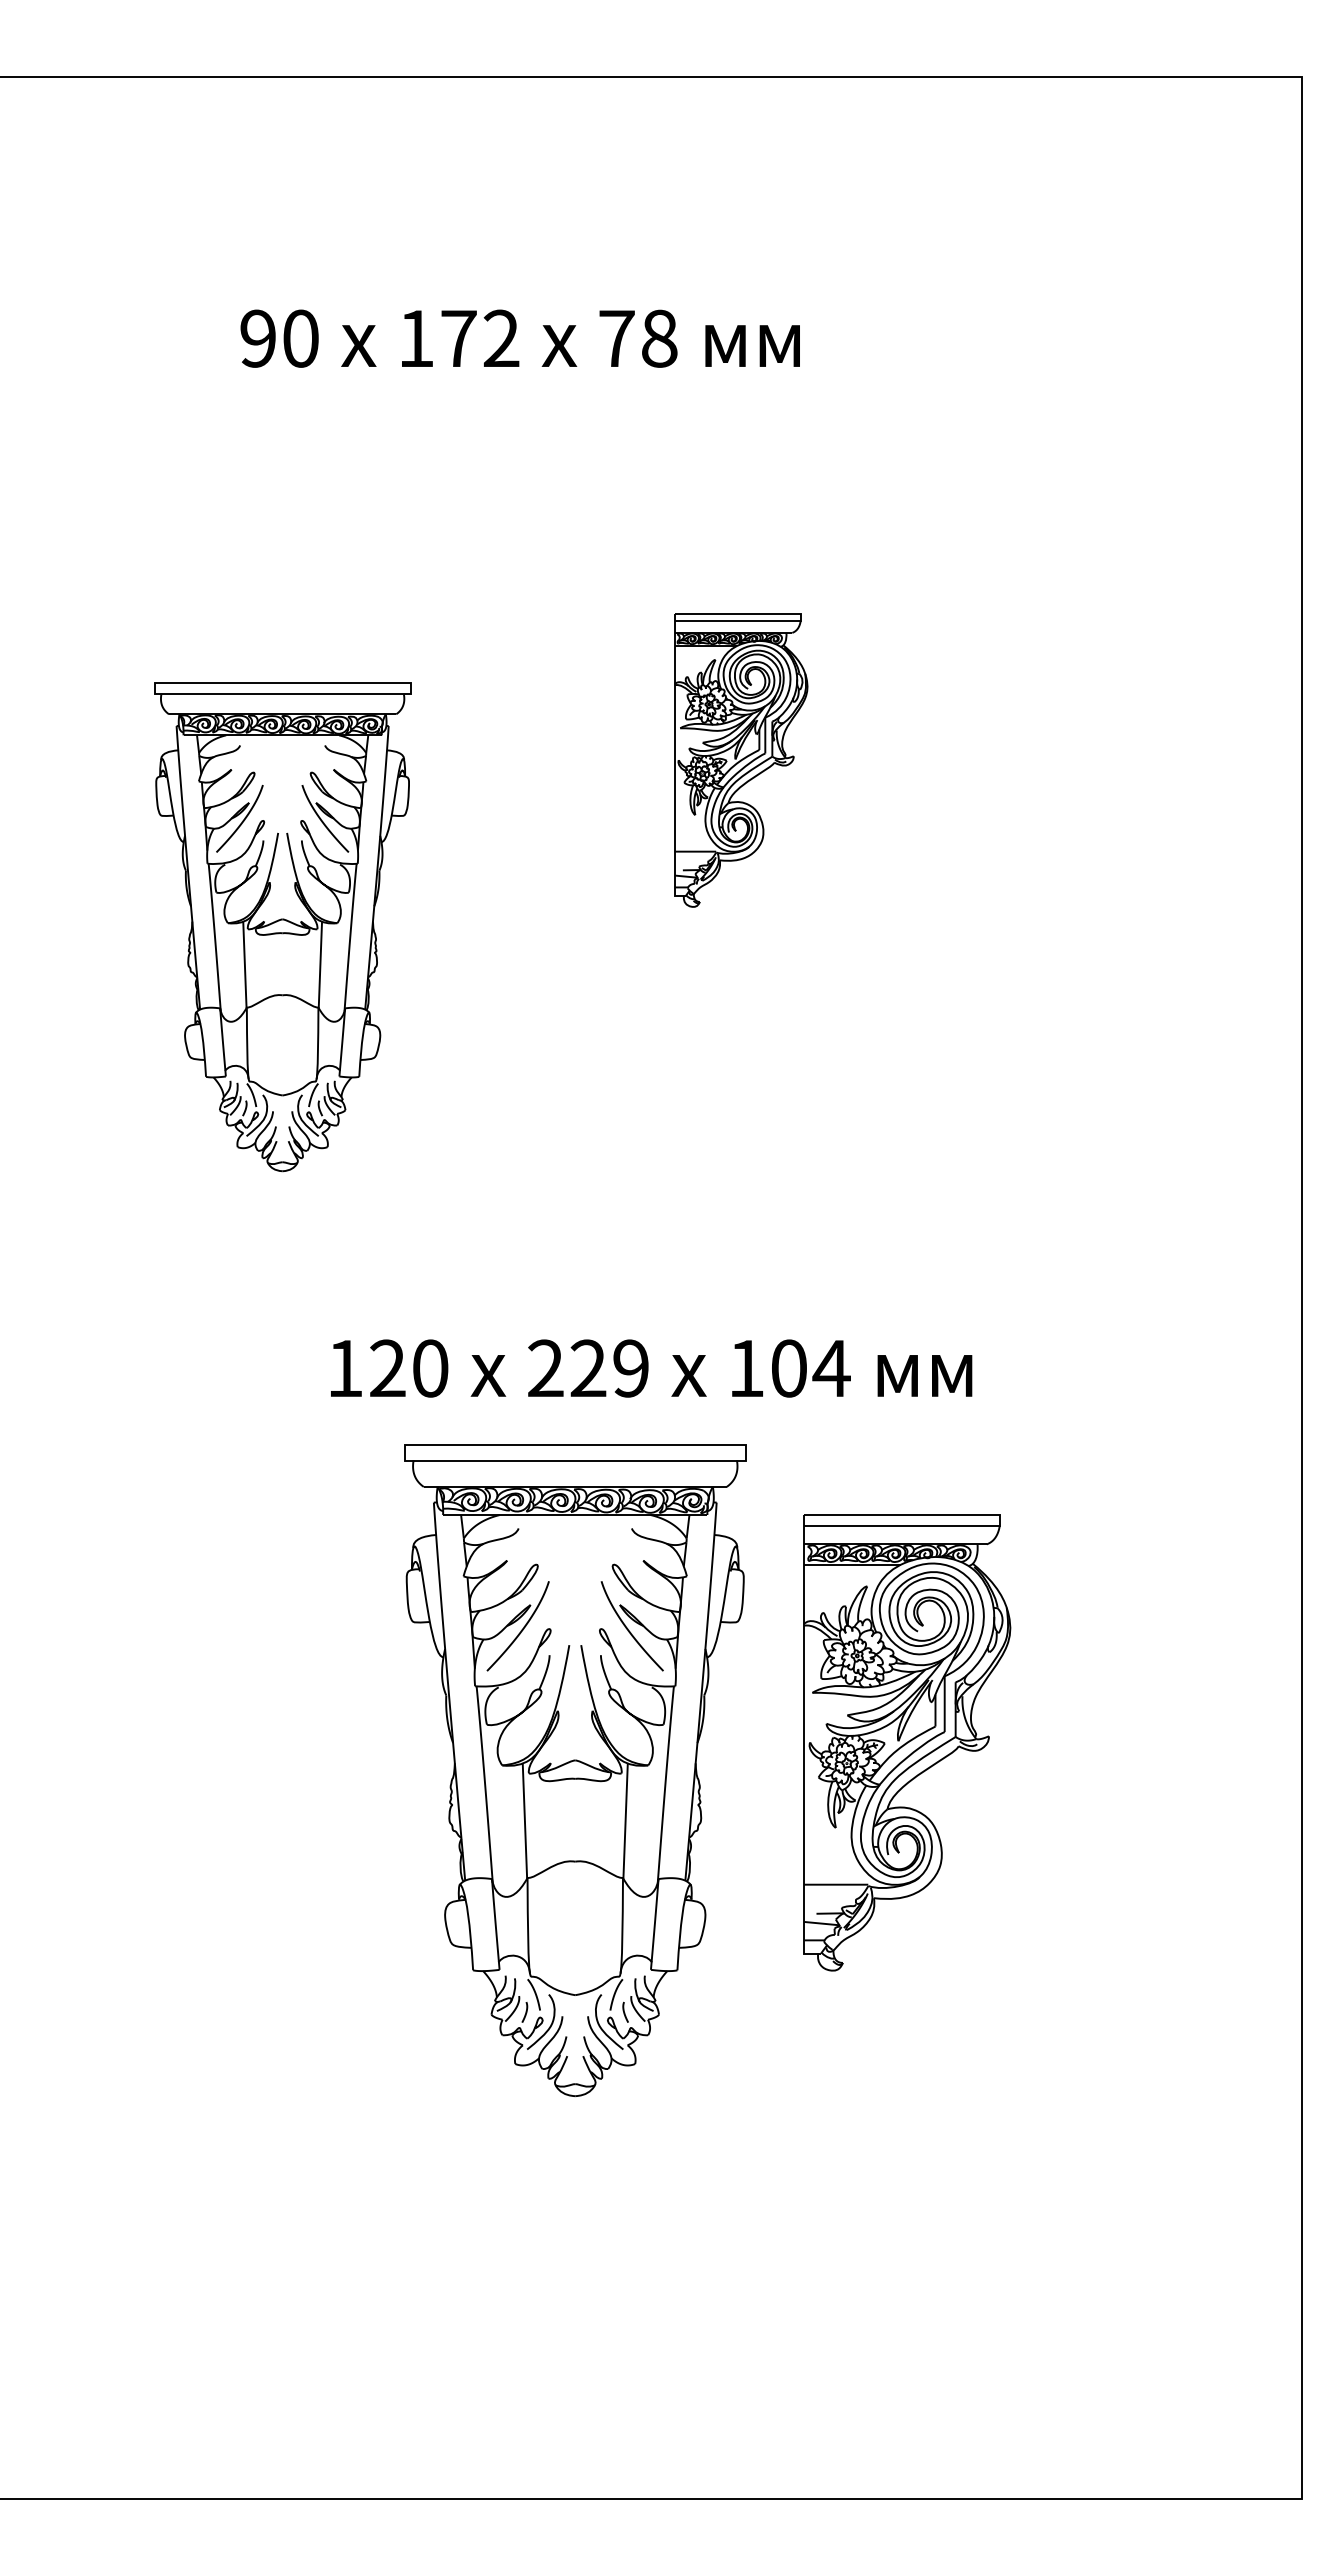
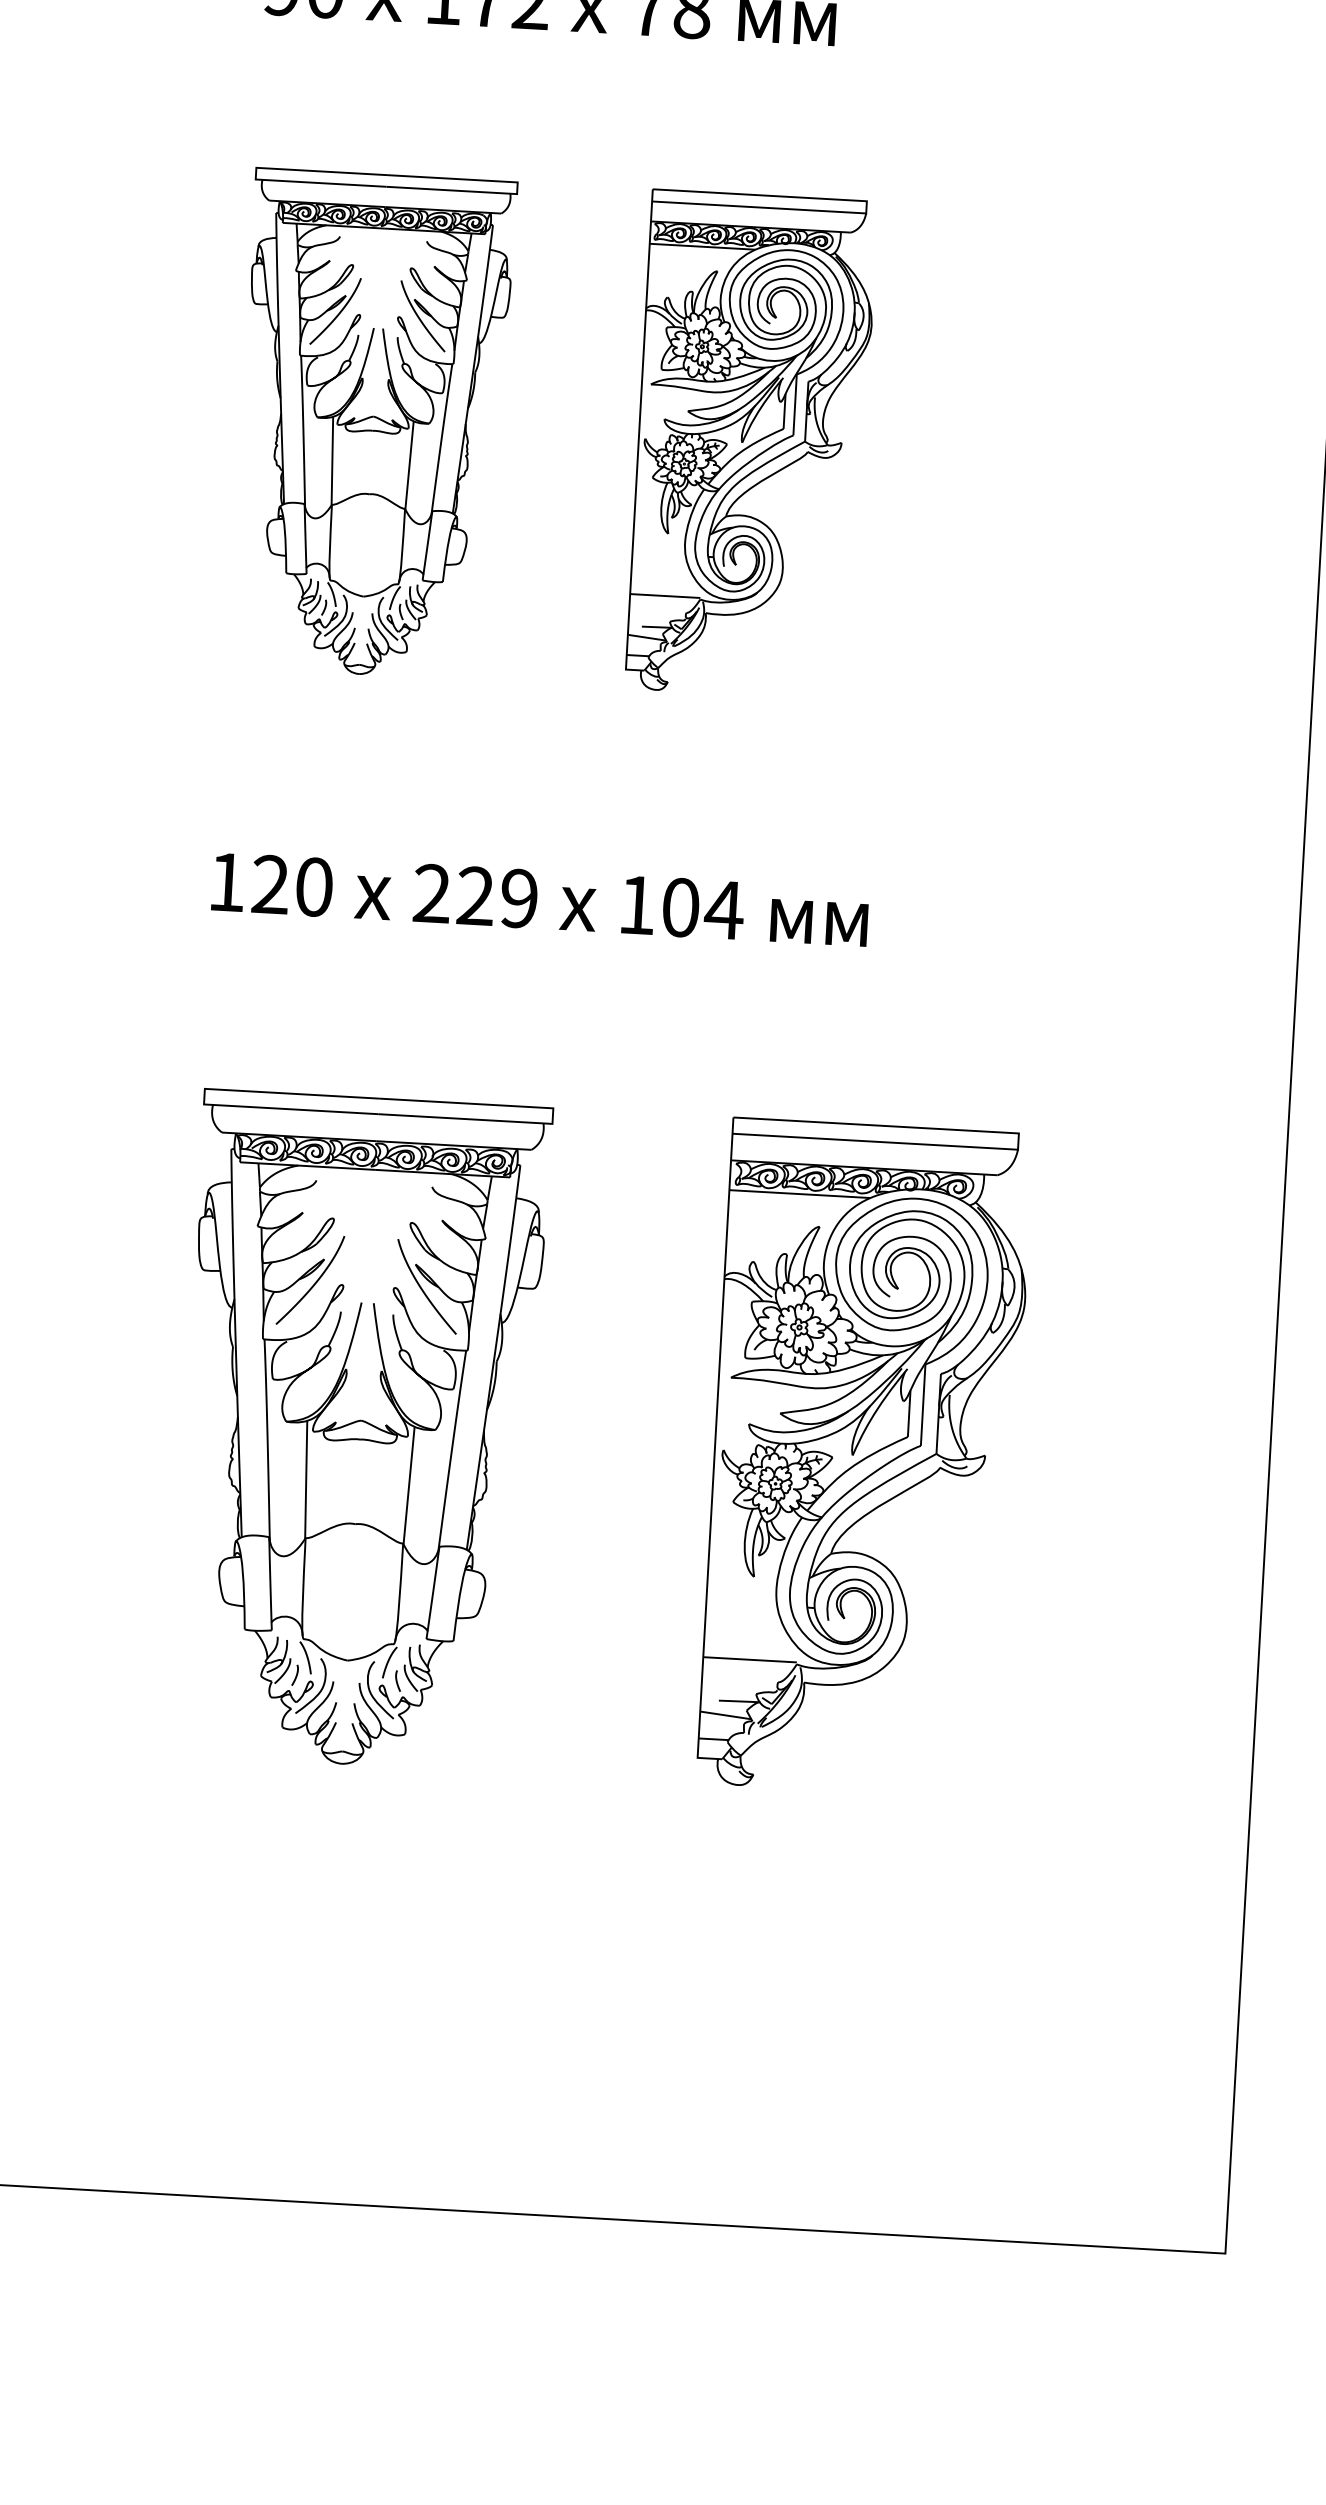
part: (741, 760) -> (752, 445), size x1.67
part: (282, 927) -> (372, 424), moved
text: (651, 1368) -> (540, 899), moved
part: (907, 1742) -> (865, 1458), size x1.43
part: (575, 1770) -> (360, 1431), moved

